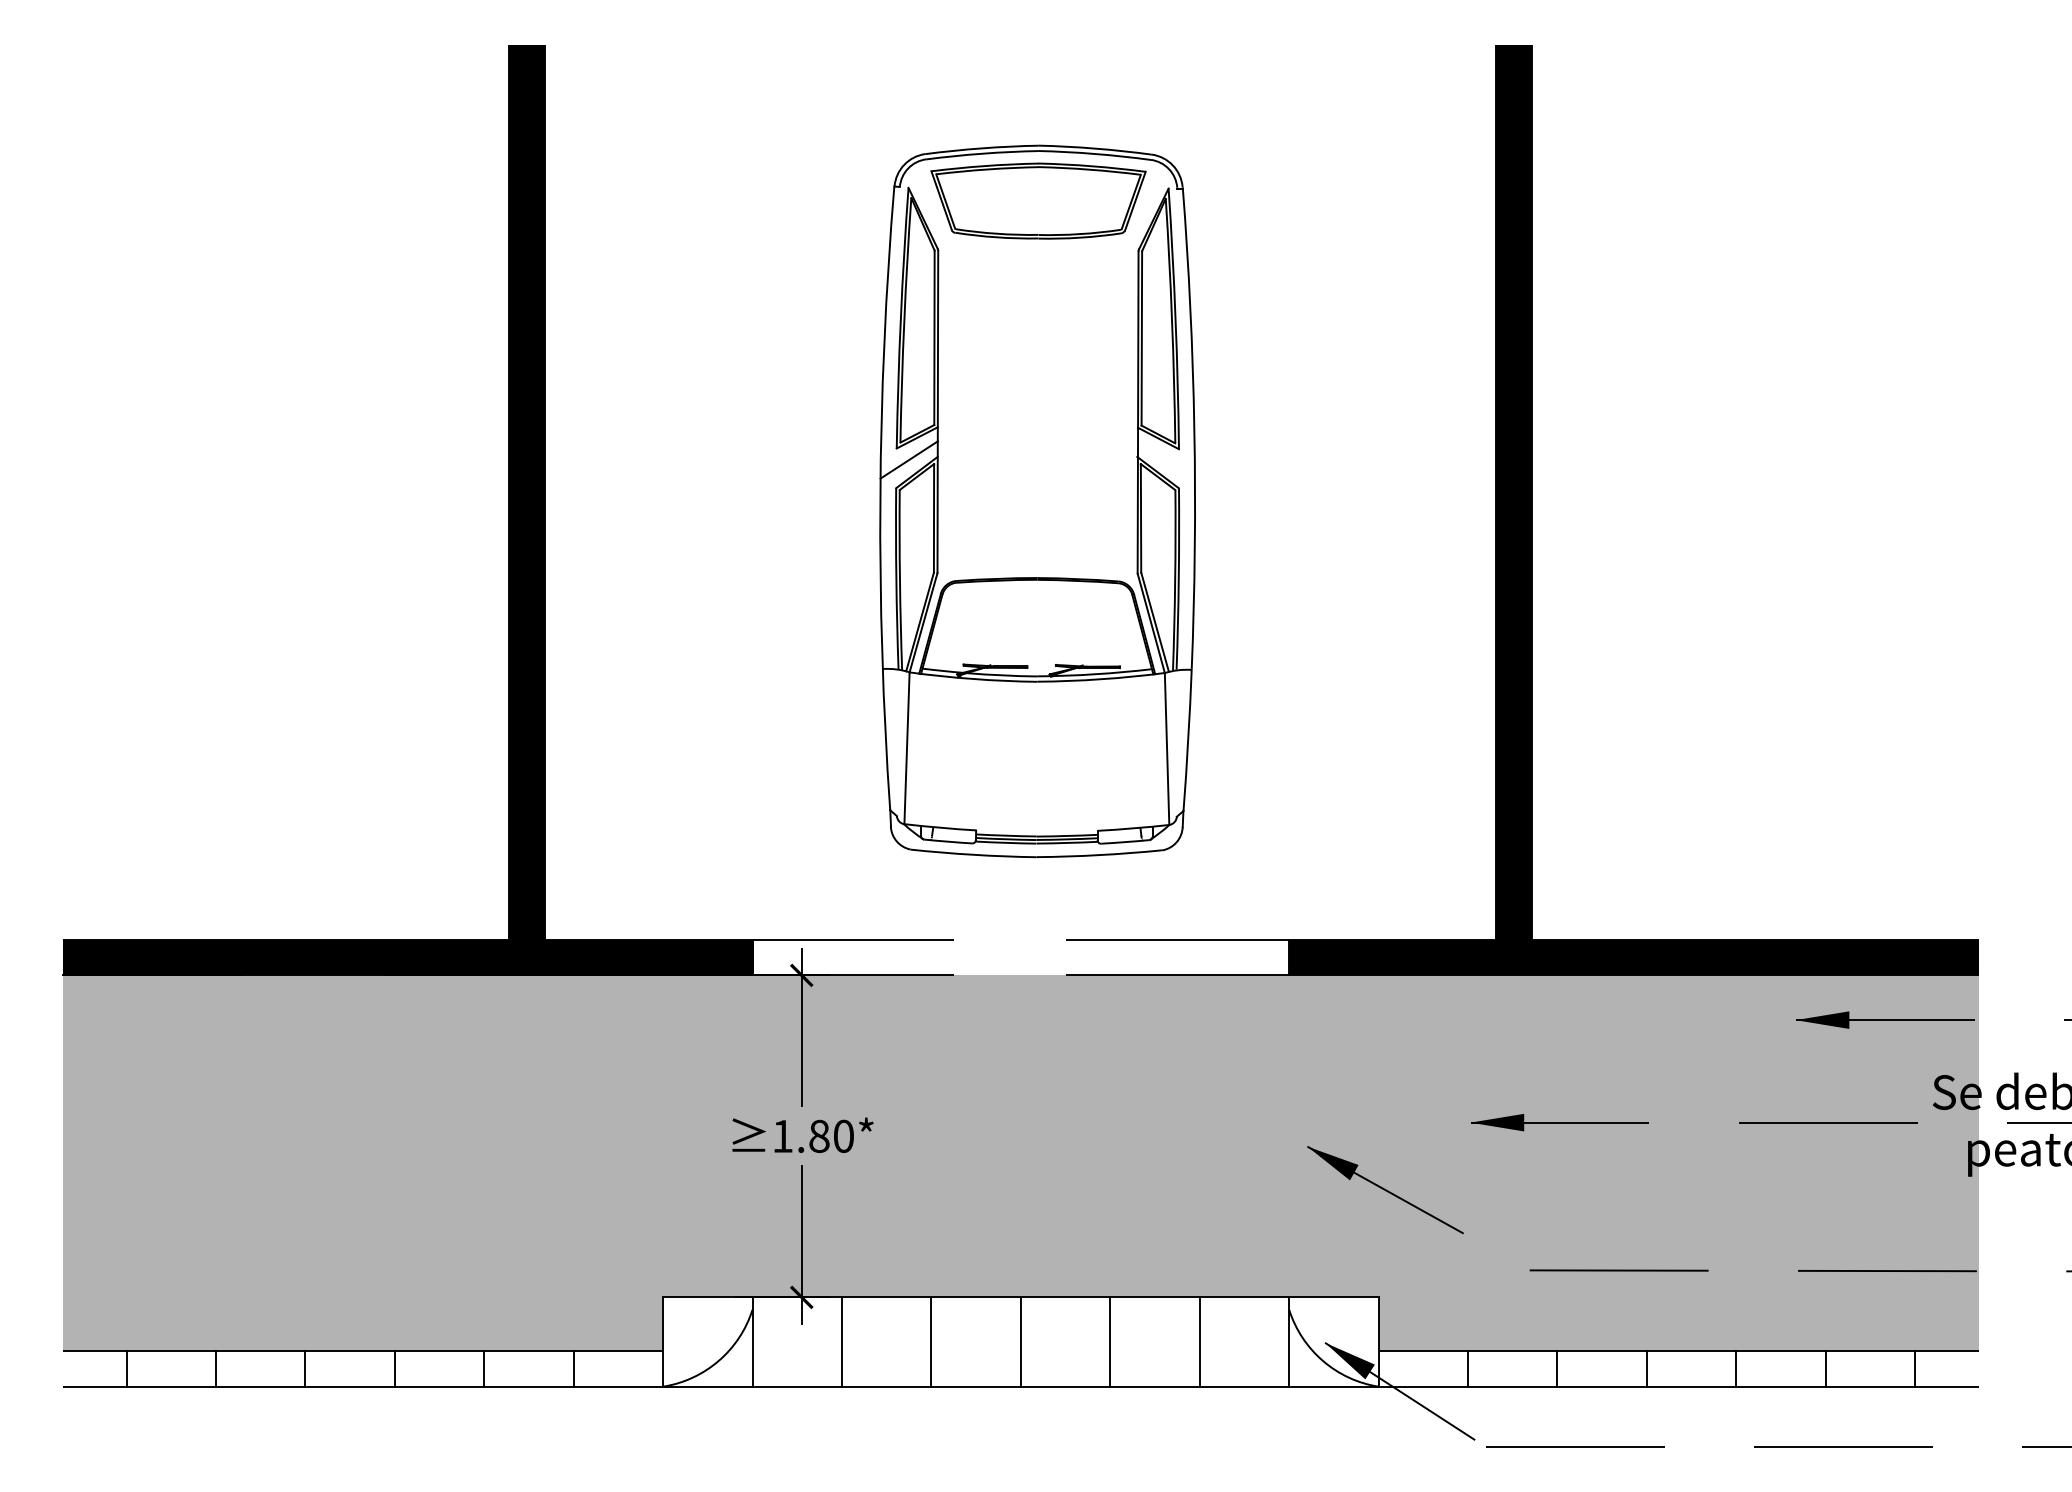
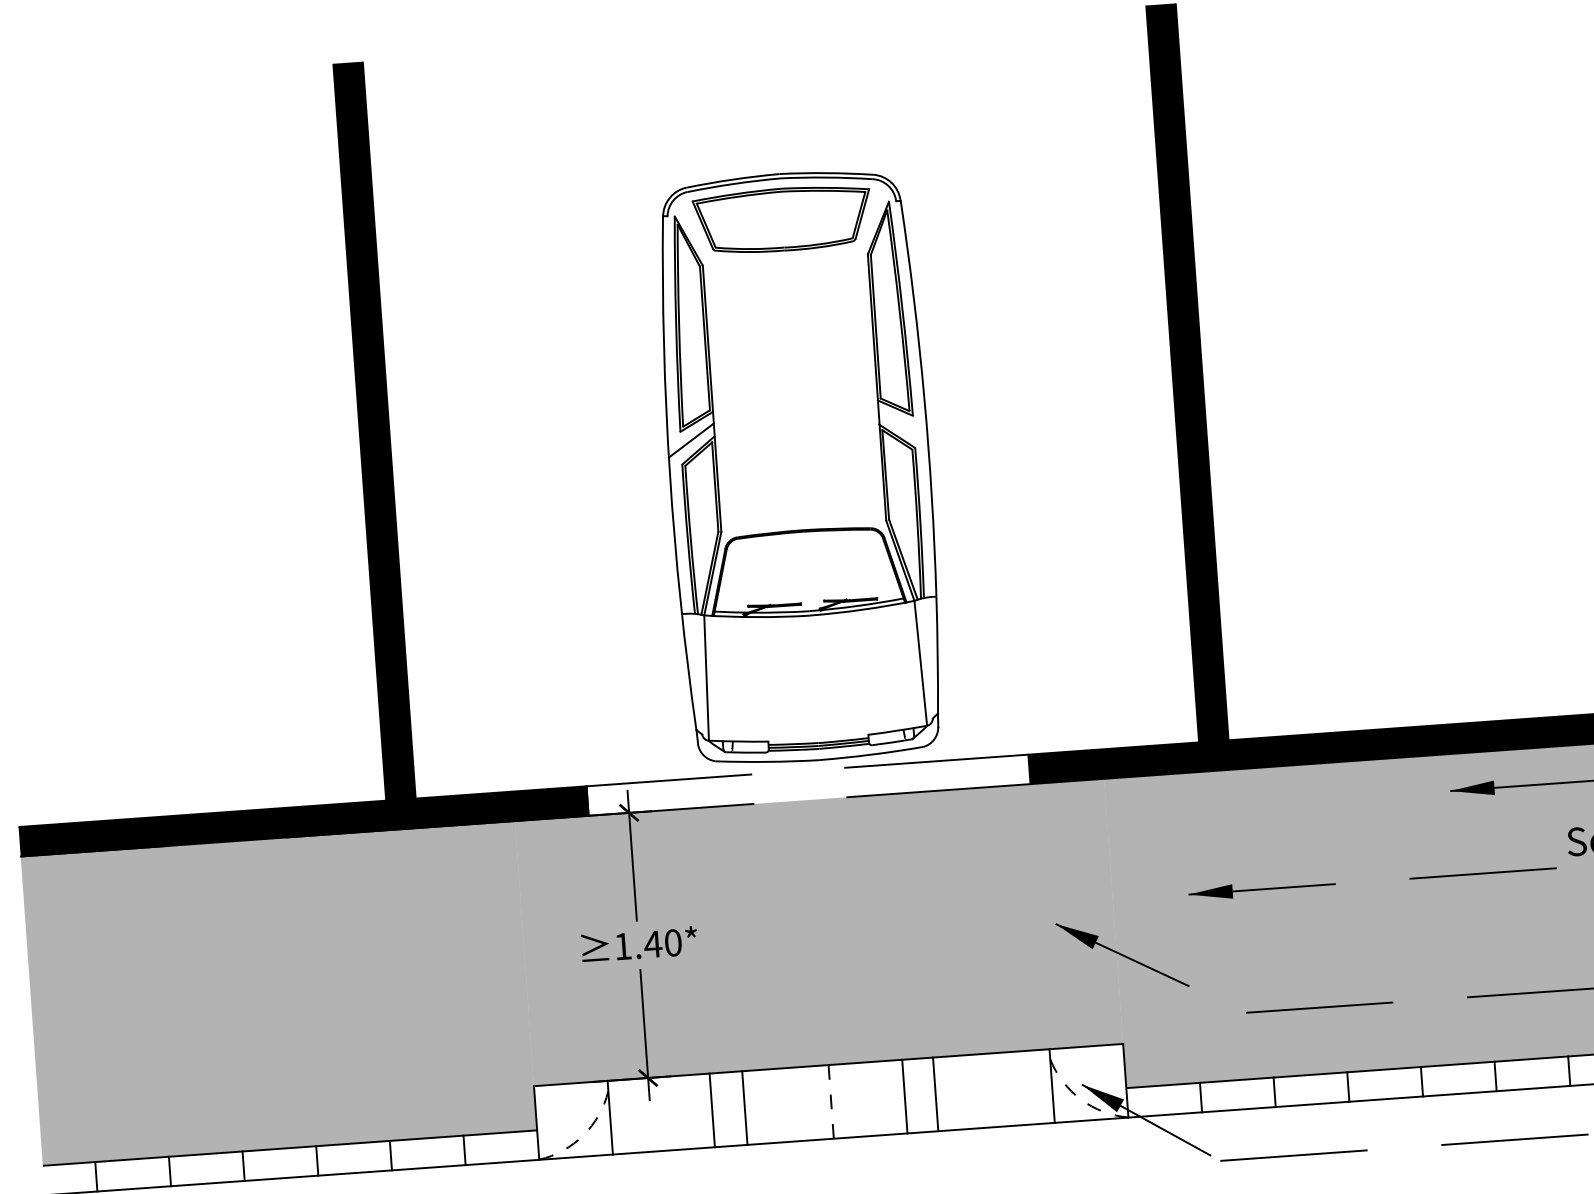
part: (1037, 501) -> (799, 467), moved
text: (819, 1135) -> (653, 943), 1.80* -> 1.40*
line: (841, 1341) -> (744, 1107), moved
line: (931, 1341) -> (712, 1109), moved
line: (1199, 1341) -> (935, 1093), moved
line: (1020, 1342) -> (830, 1102), solid -> dashed
arc: (718, 1360) -> (583, 1134), solid -> dashed
arc: (1322, 1360) -> (1080, 1099), solid -> dashed

